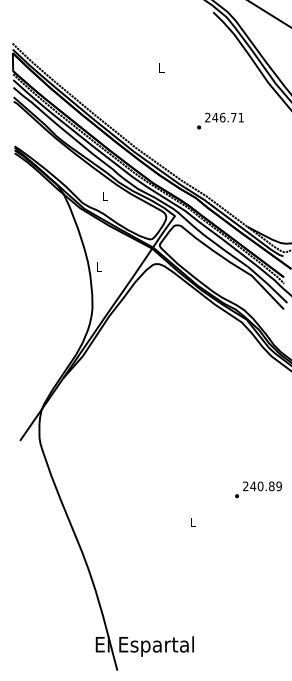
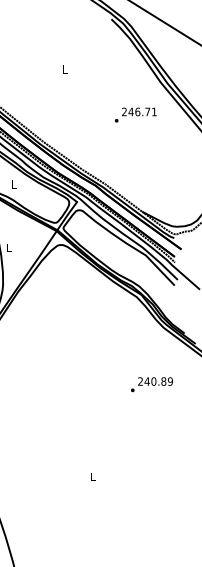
text: (220, 120) -> (135, 114), moved
text: (258, 489) -> (151, 384), moved

